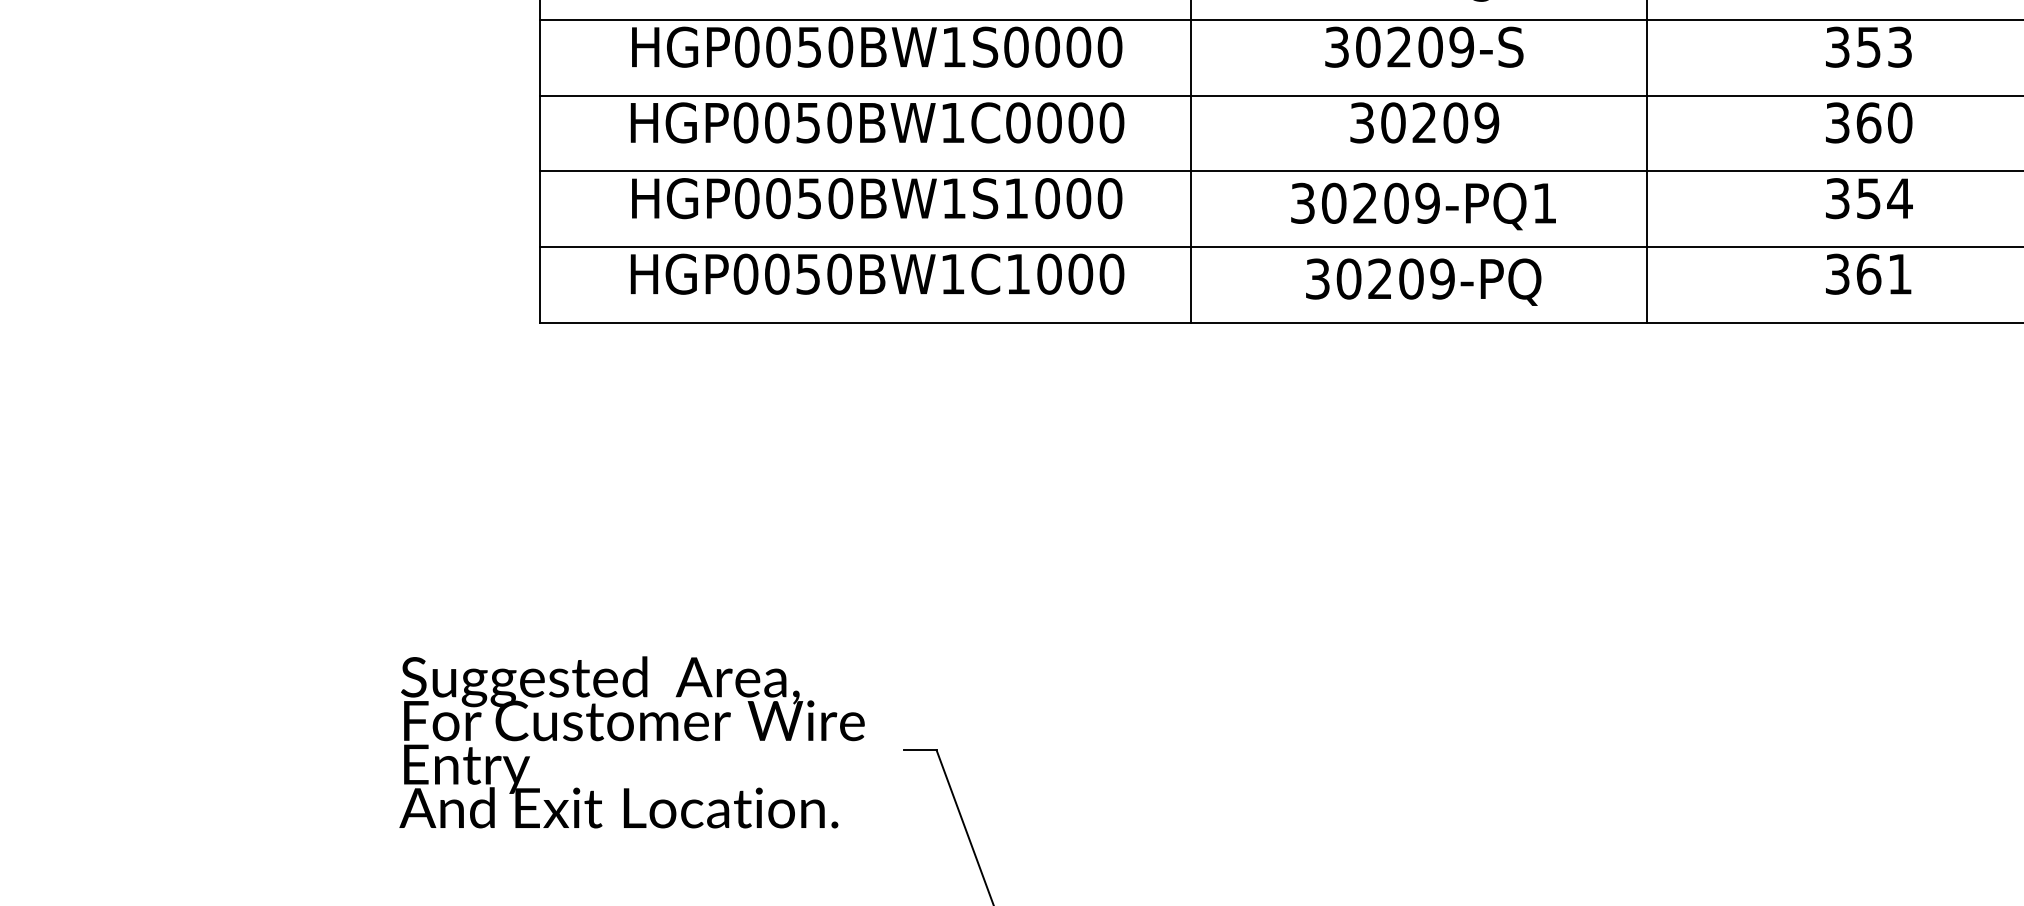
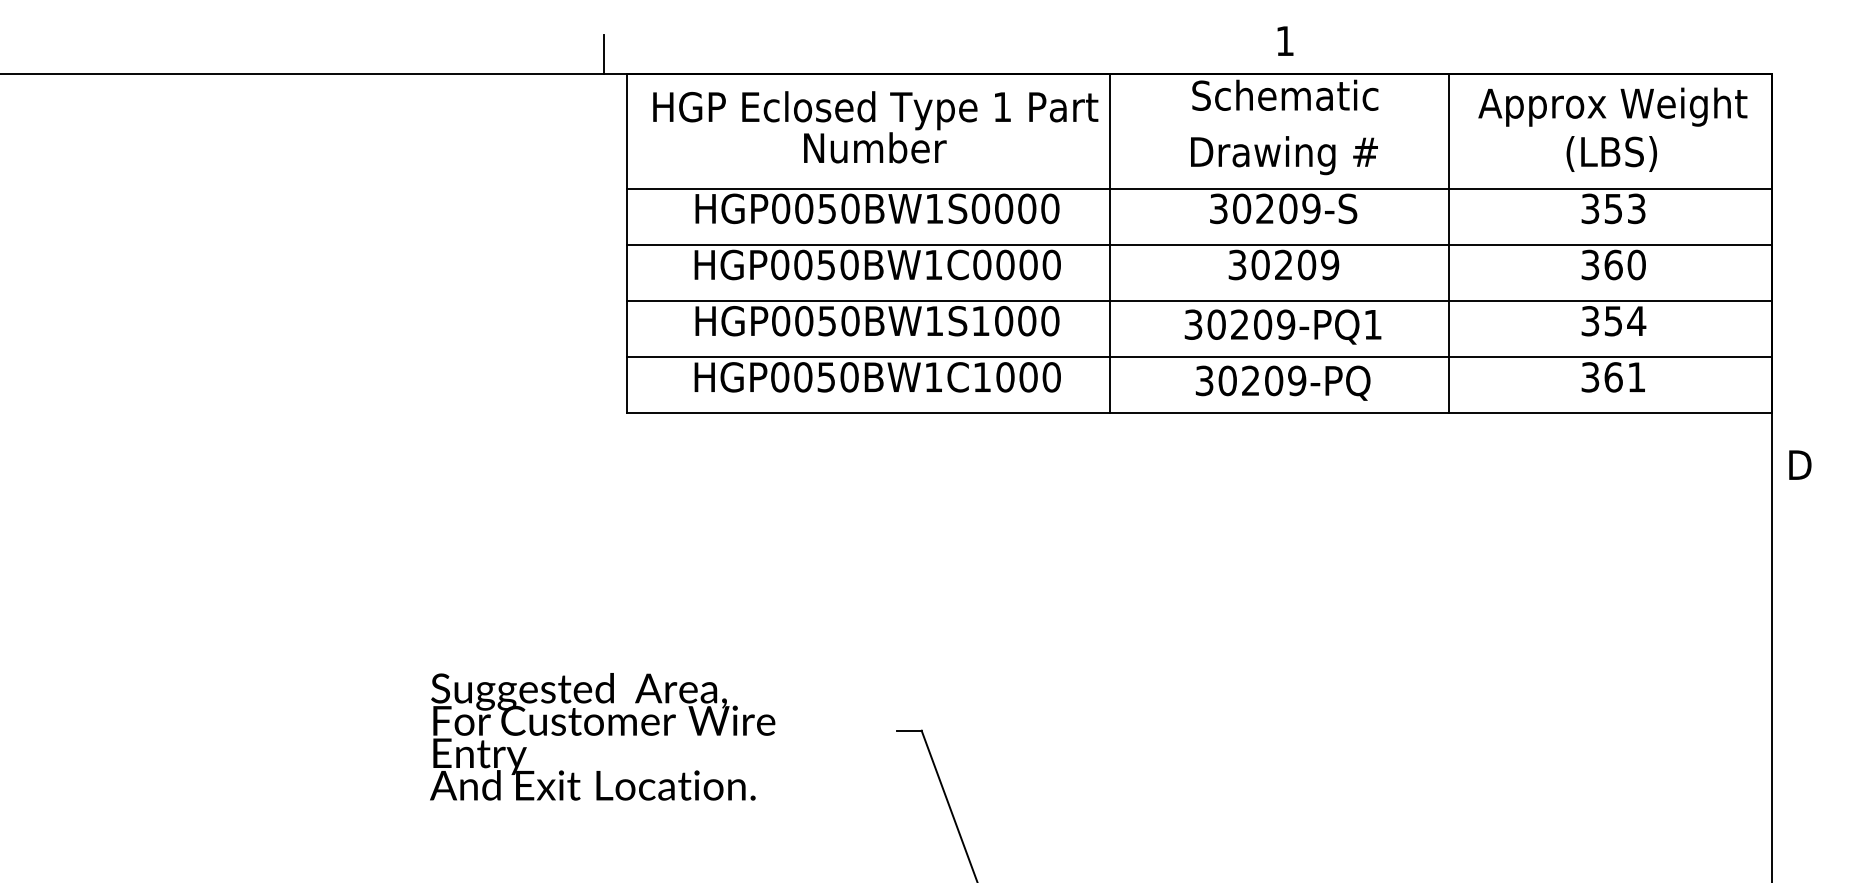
text: (631, 741) -> (602, 736), moved

